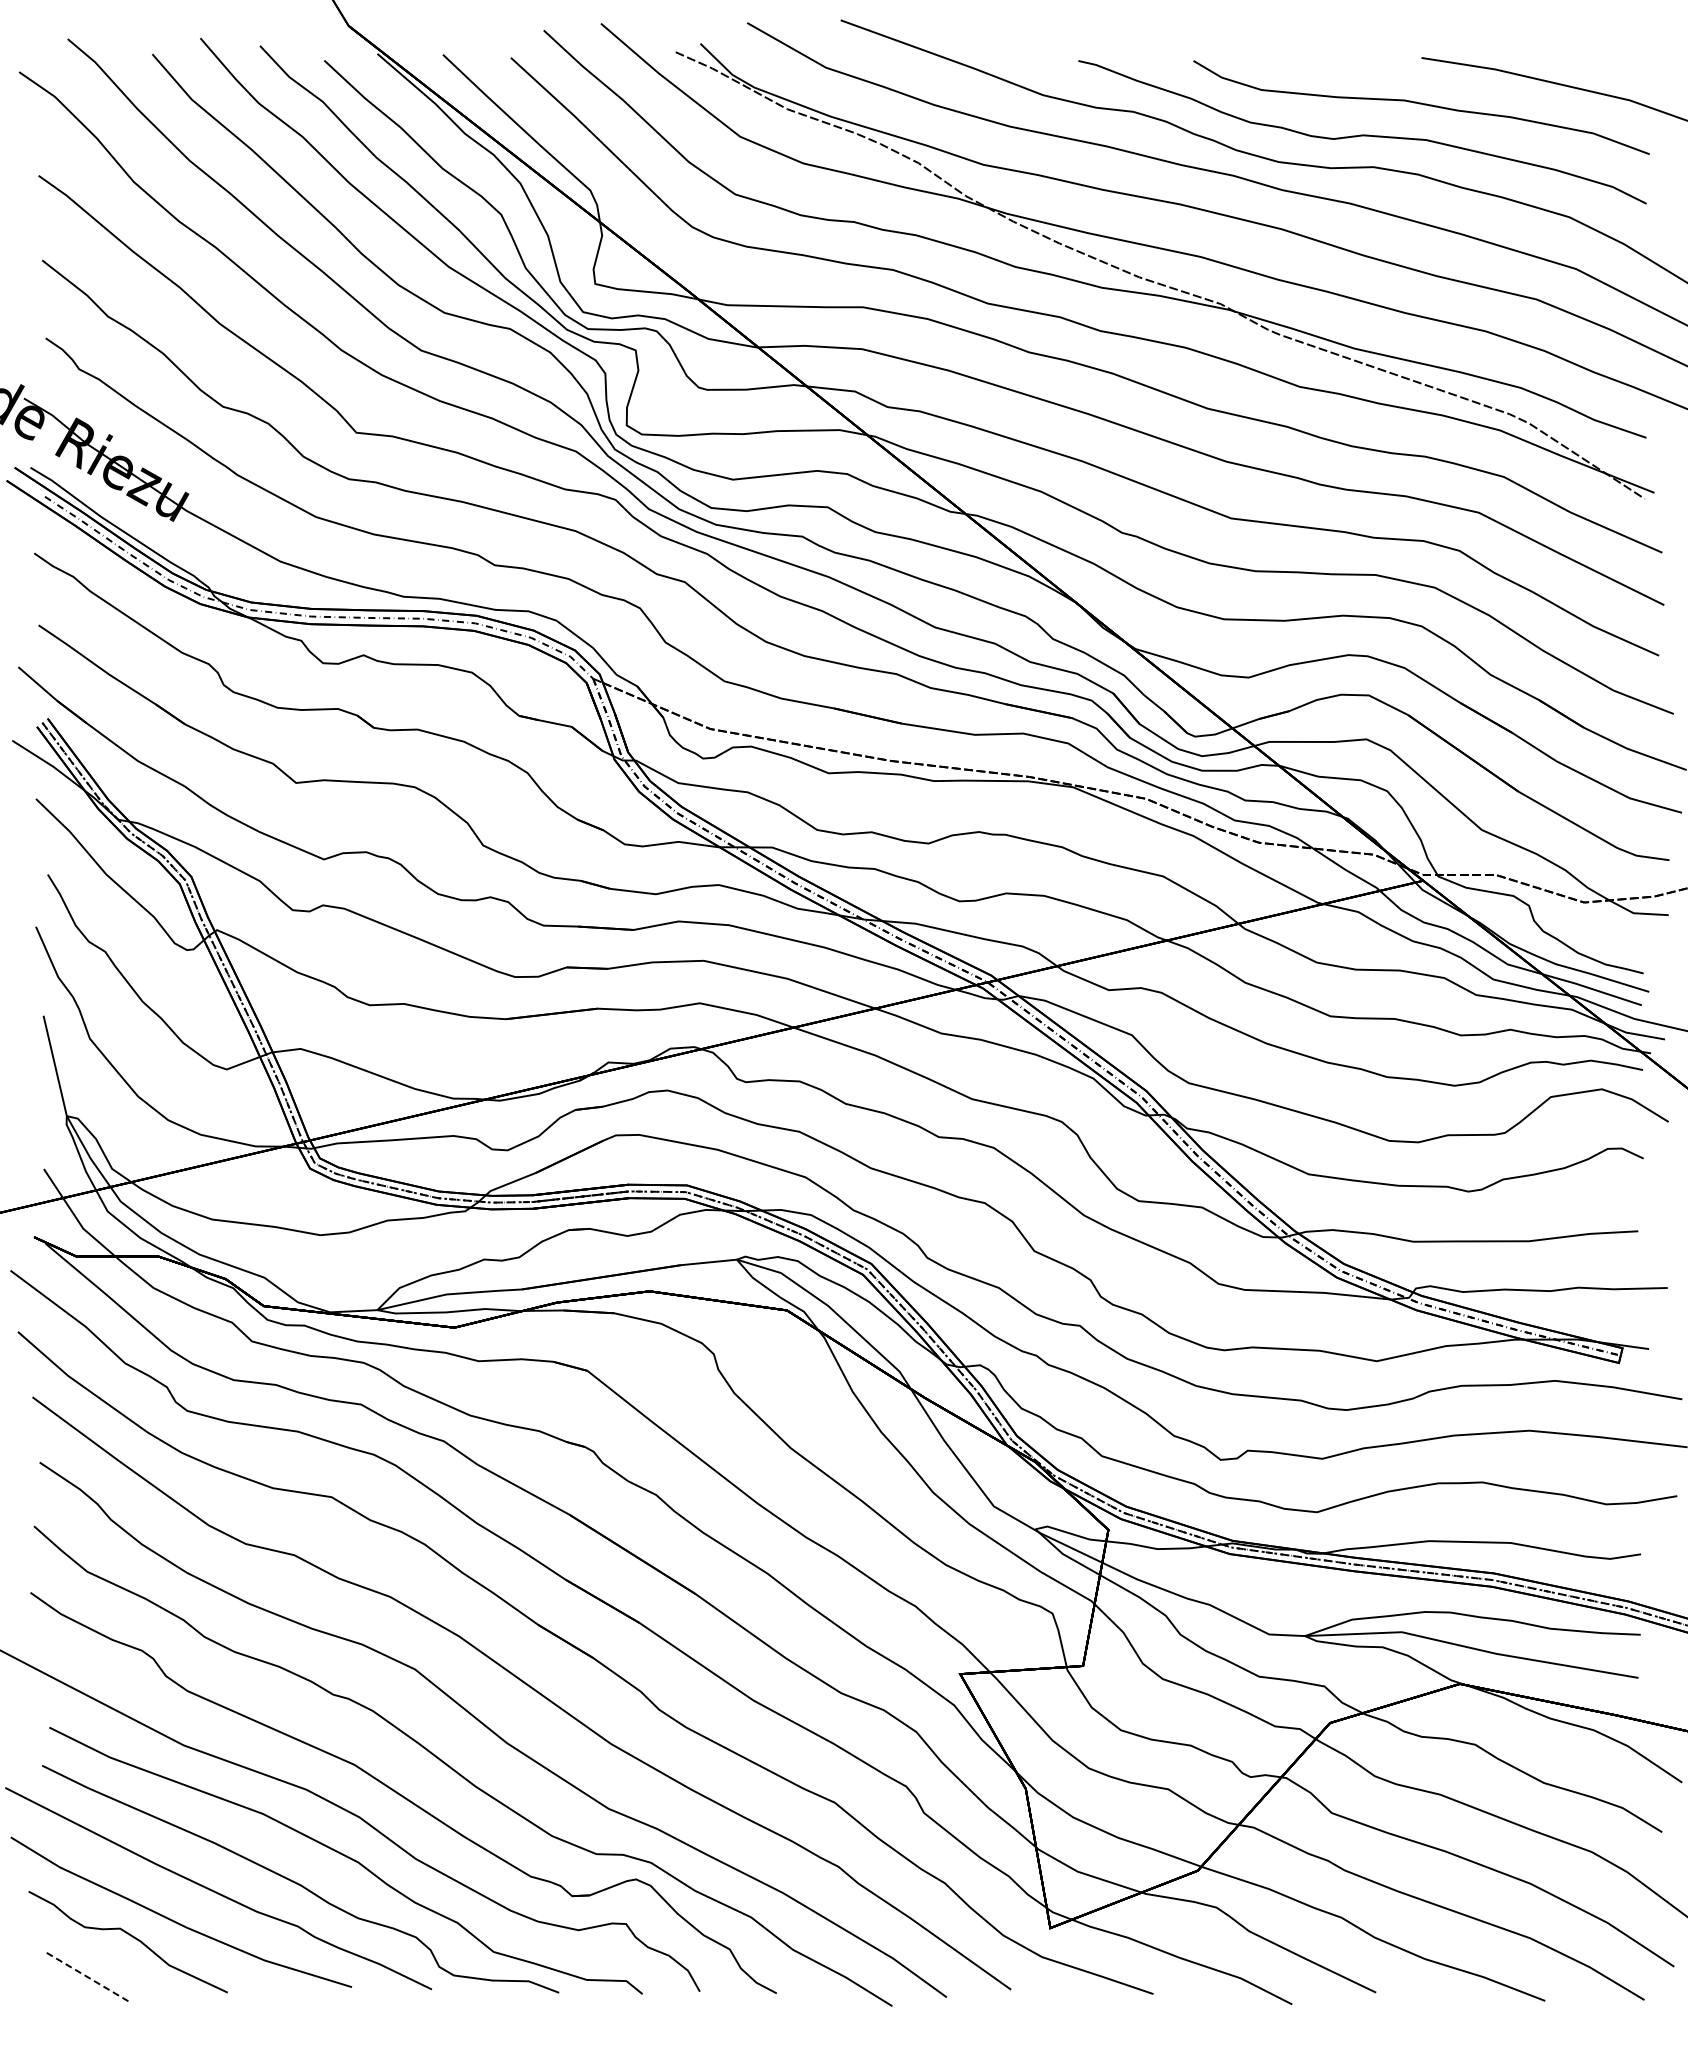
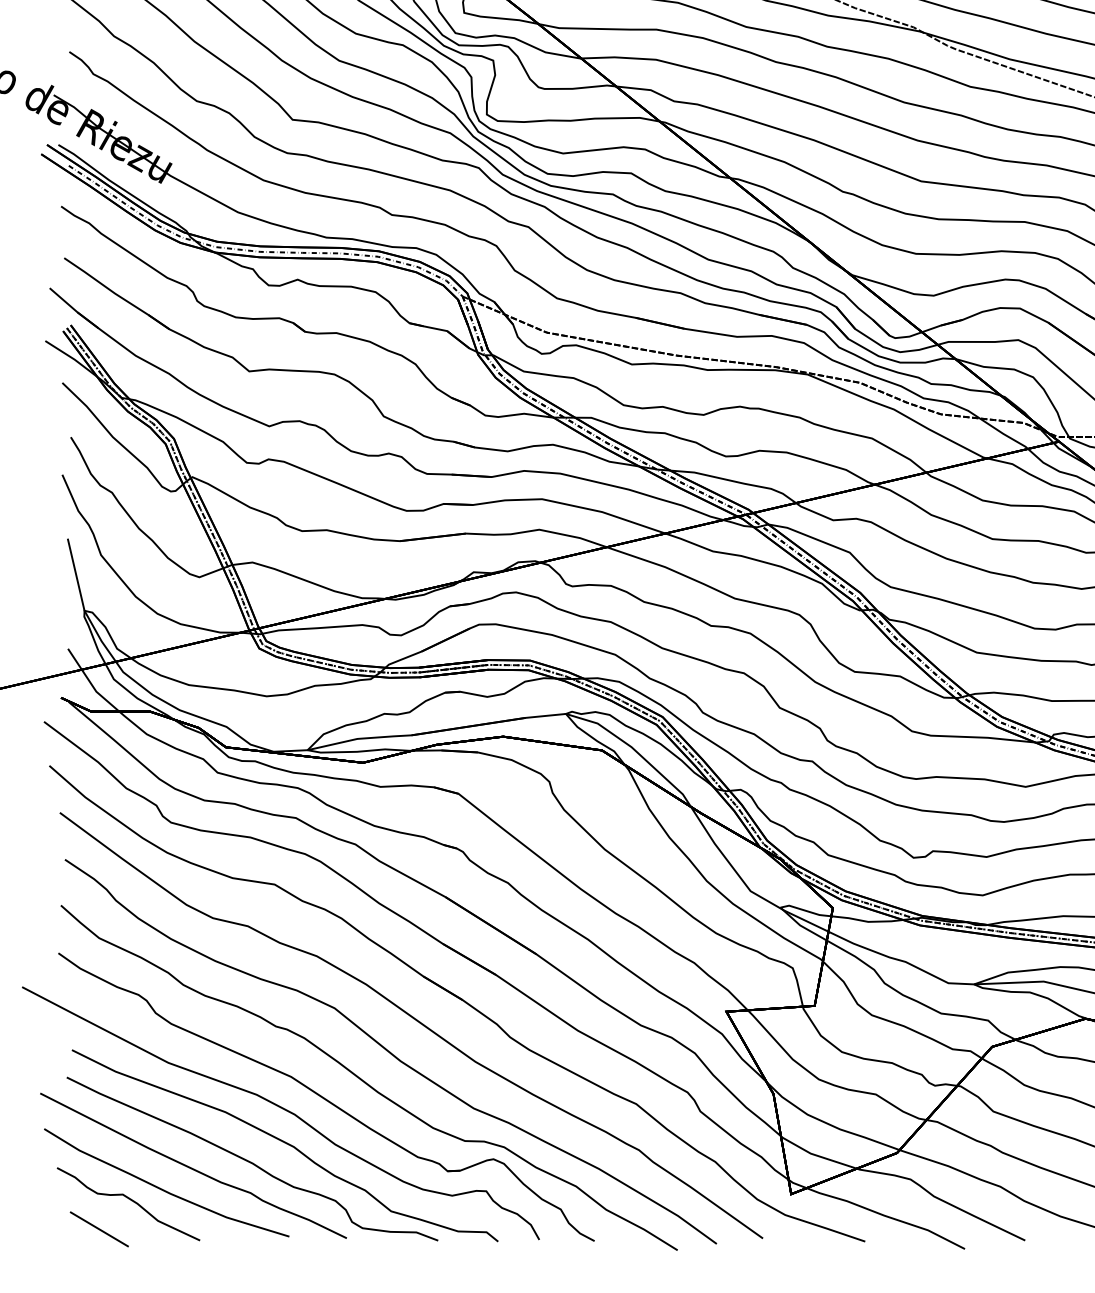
line: (88, 1977) -> (100, 1229), dashed -> solid

